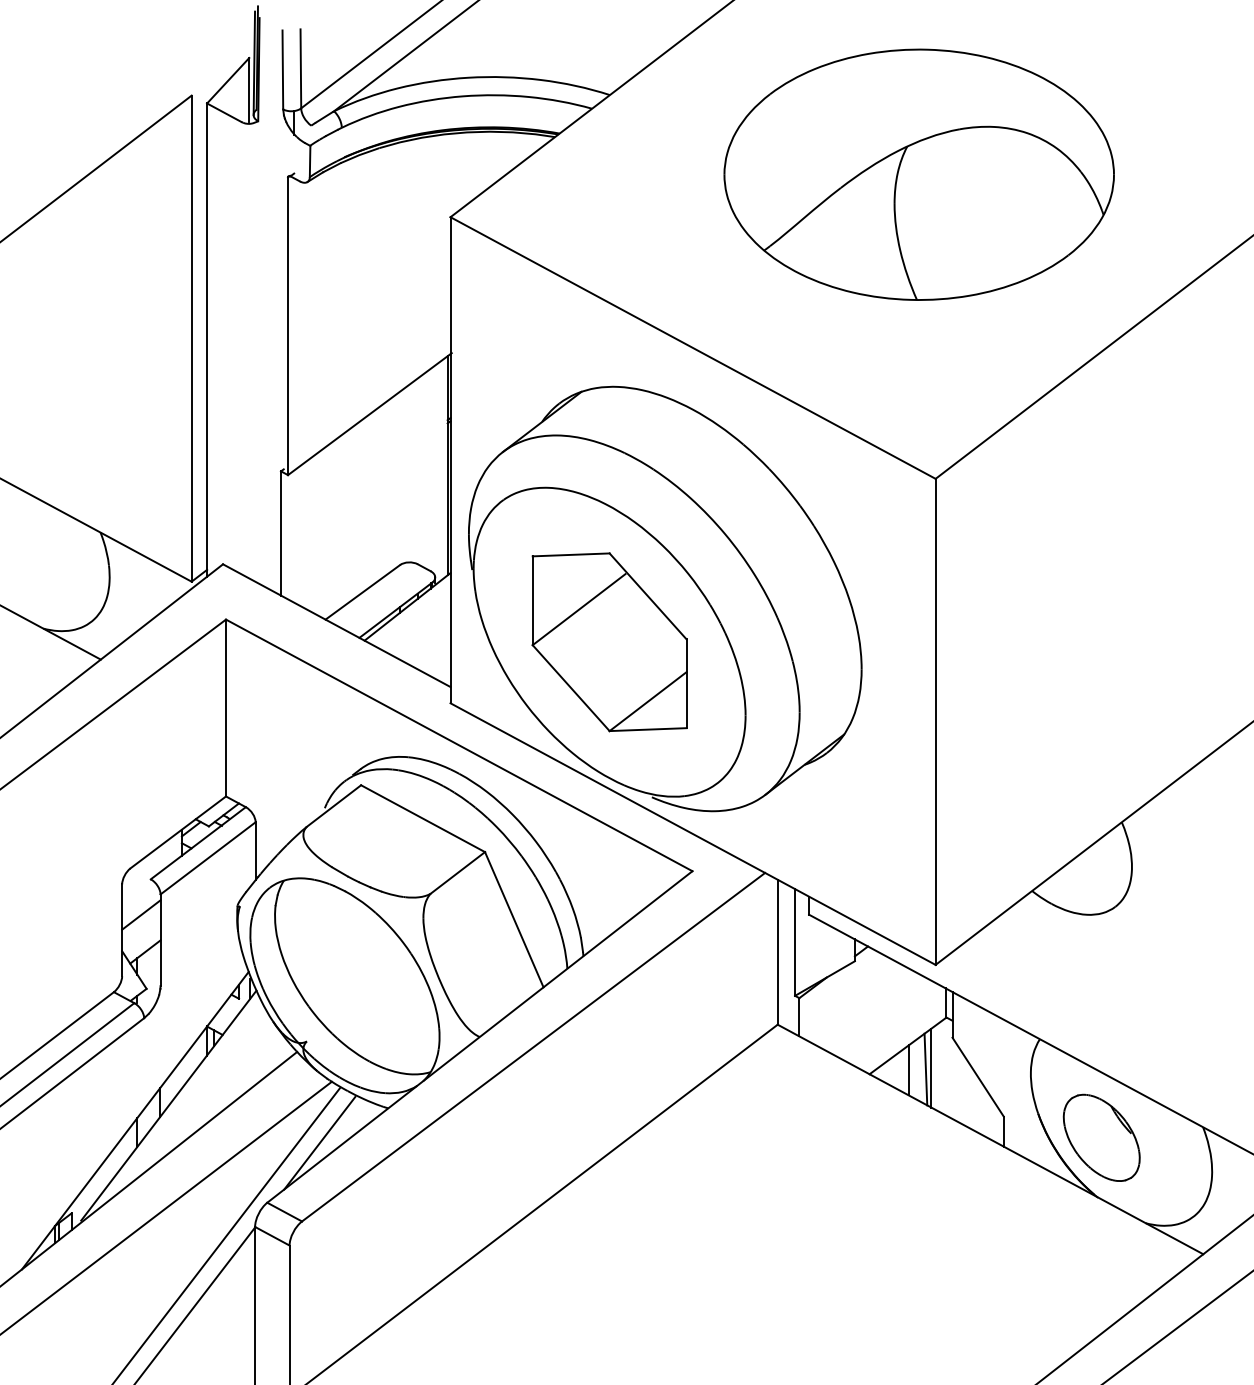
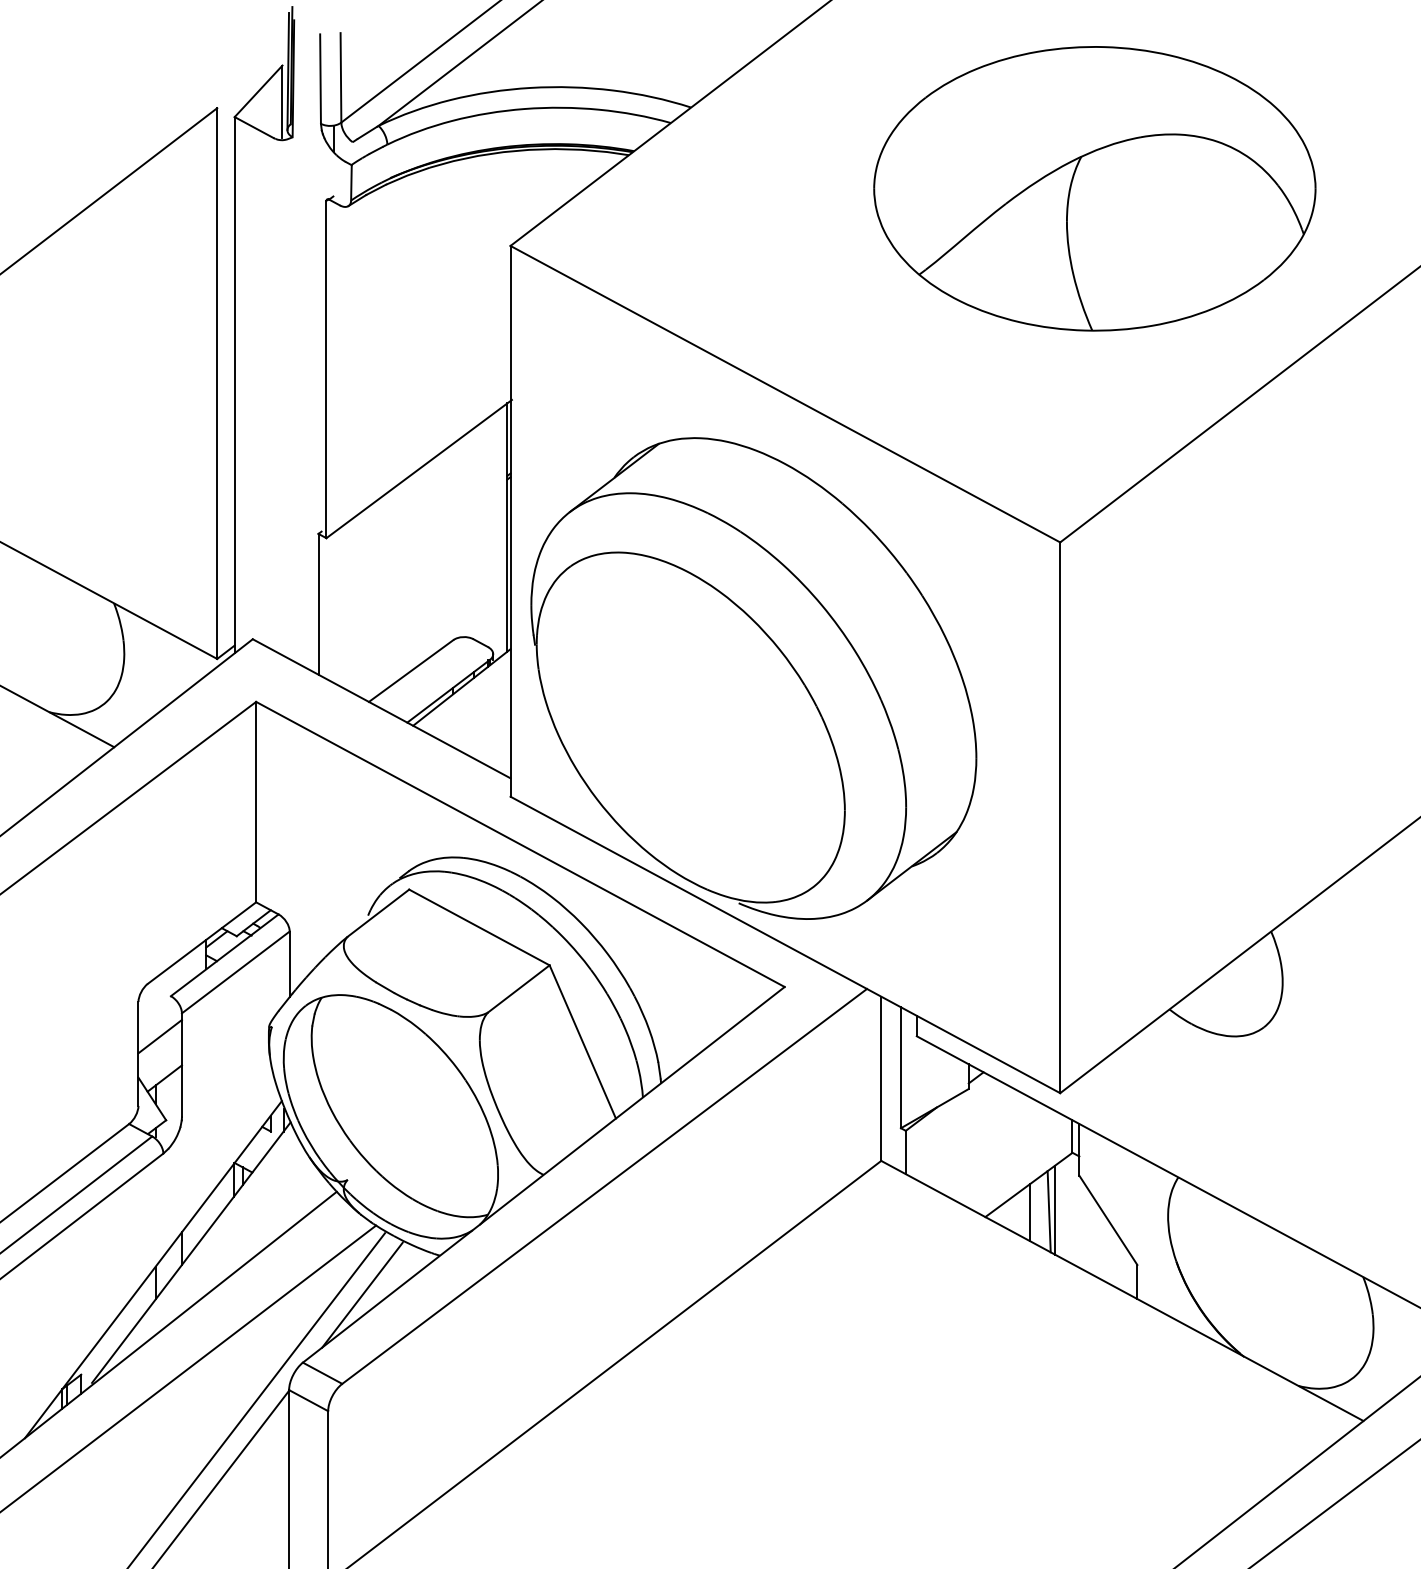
part: (918, 174) -> (1094, 188), moved
part: (609, 642) -> (690, 727), removed
part: (1101, 1137) -> (1248, 1288), removed

